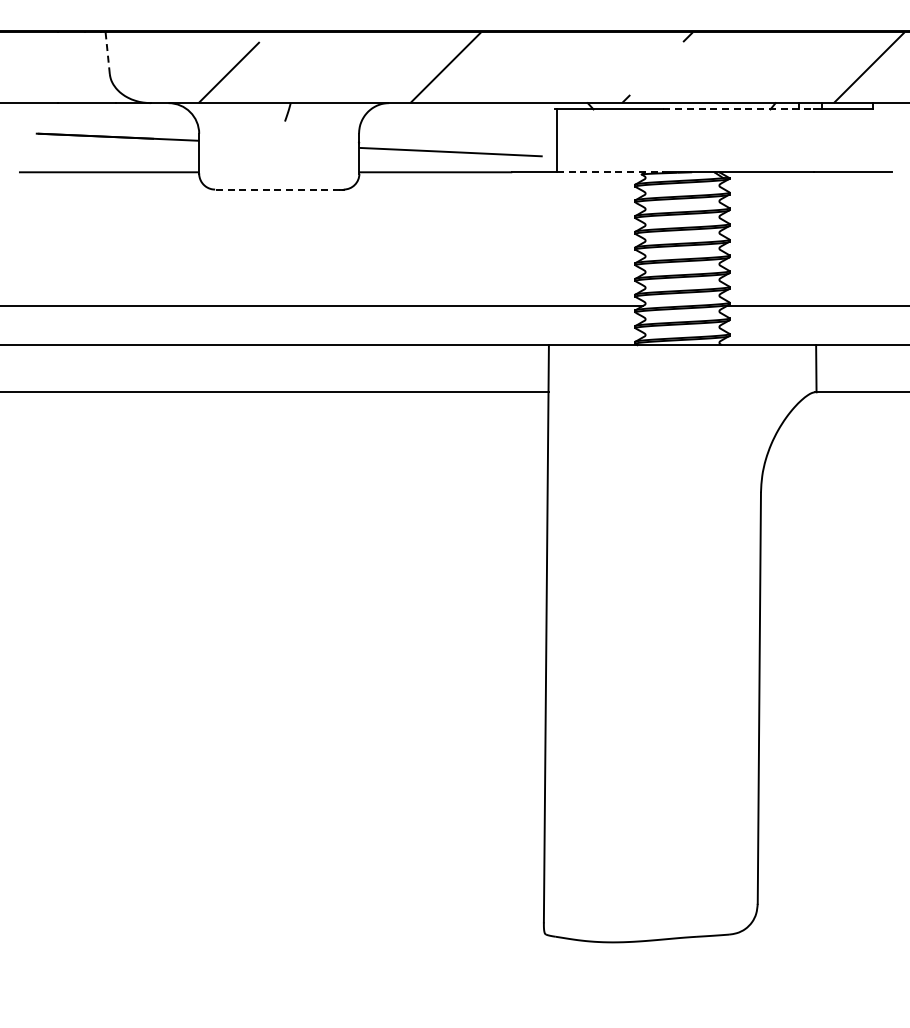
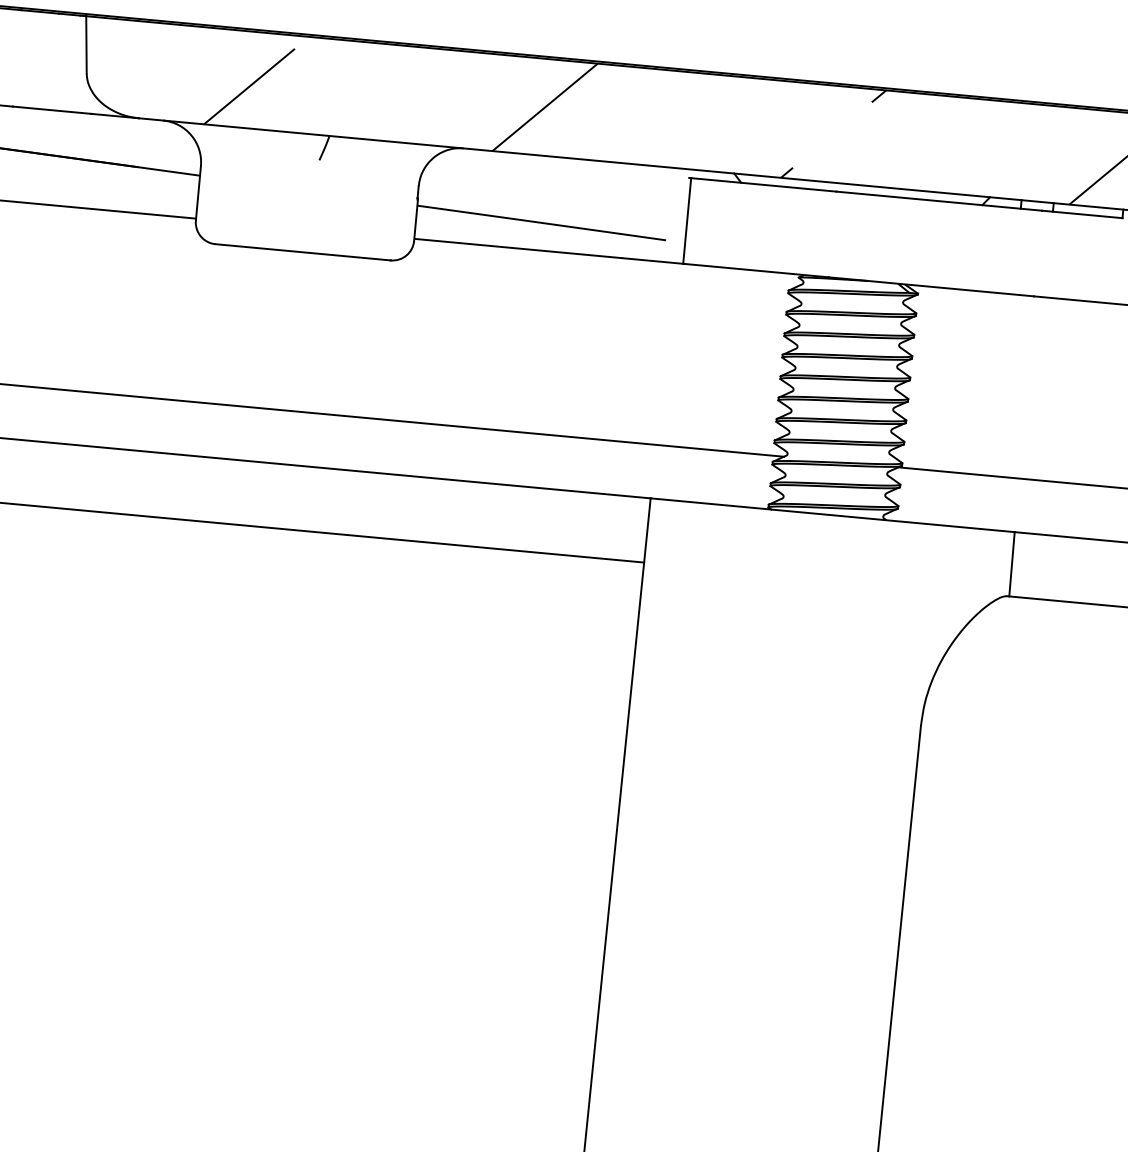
line: (107, 53) -> (86, 45), dashed -> solid
line: (739, 109) -> (940, 201), dashed -> solid
line: (610, 172) -> (756, 270), dashed -> solid
line: (277, 189) -> (300, 251), dashed -> solid

